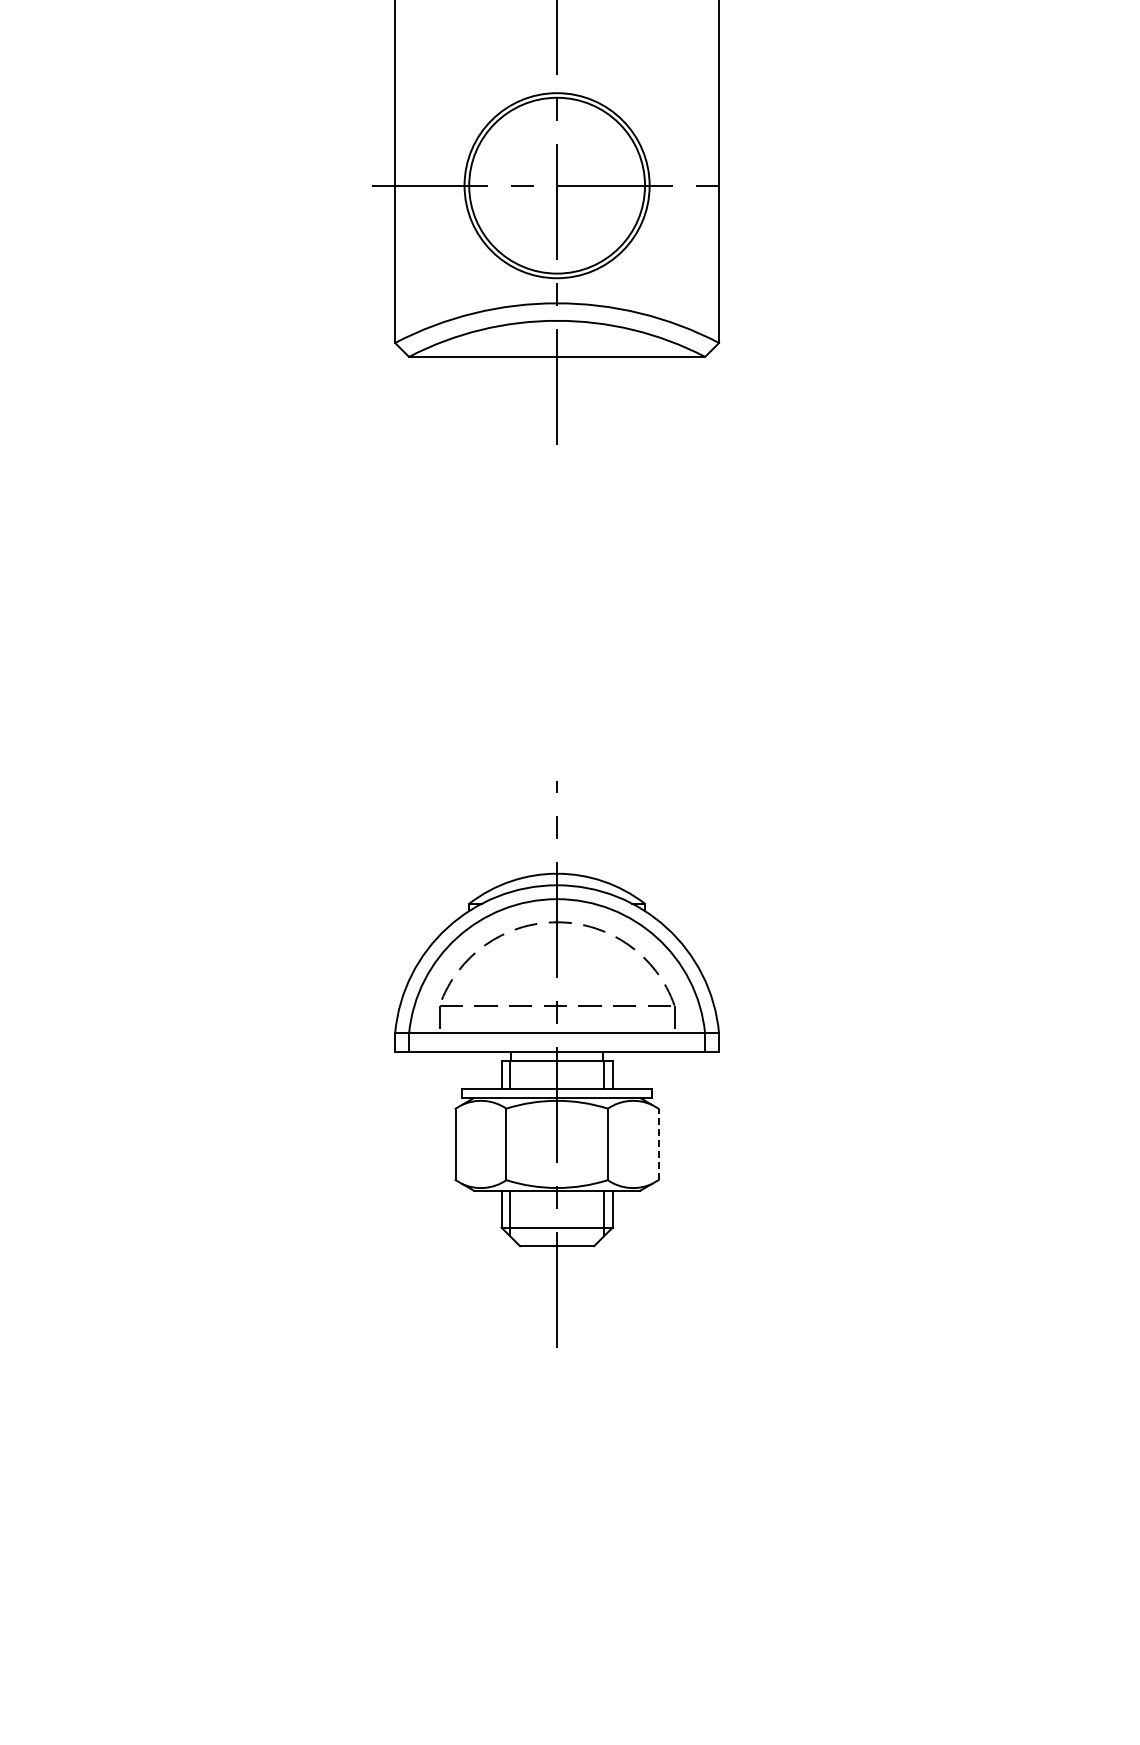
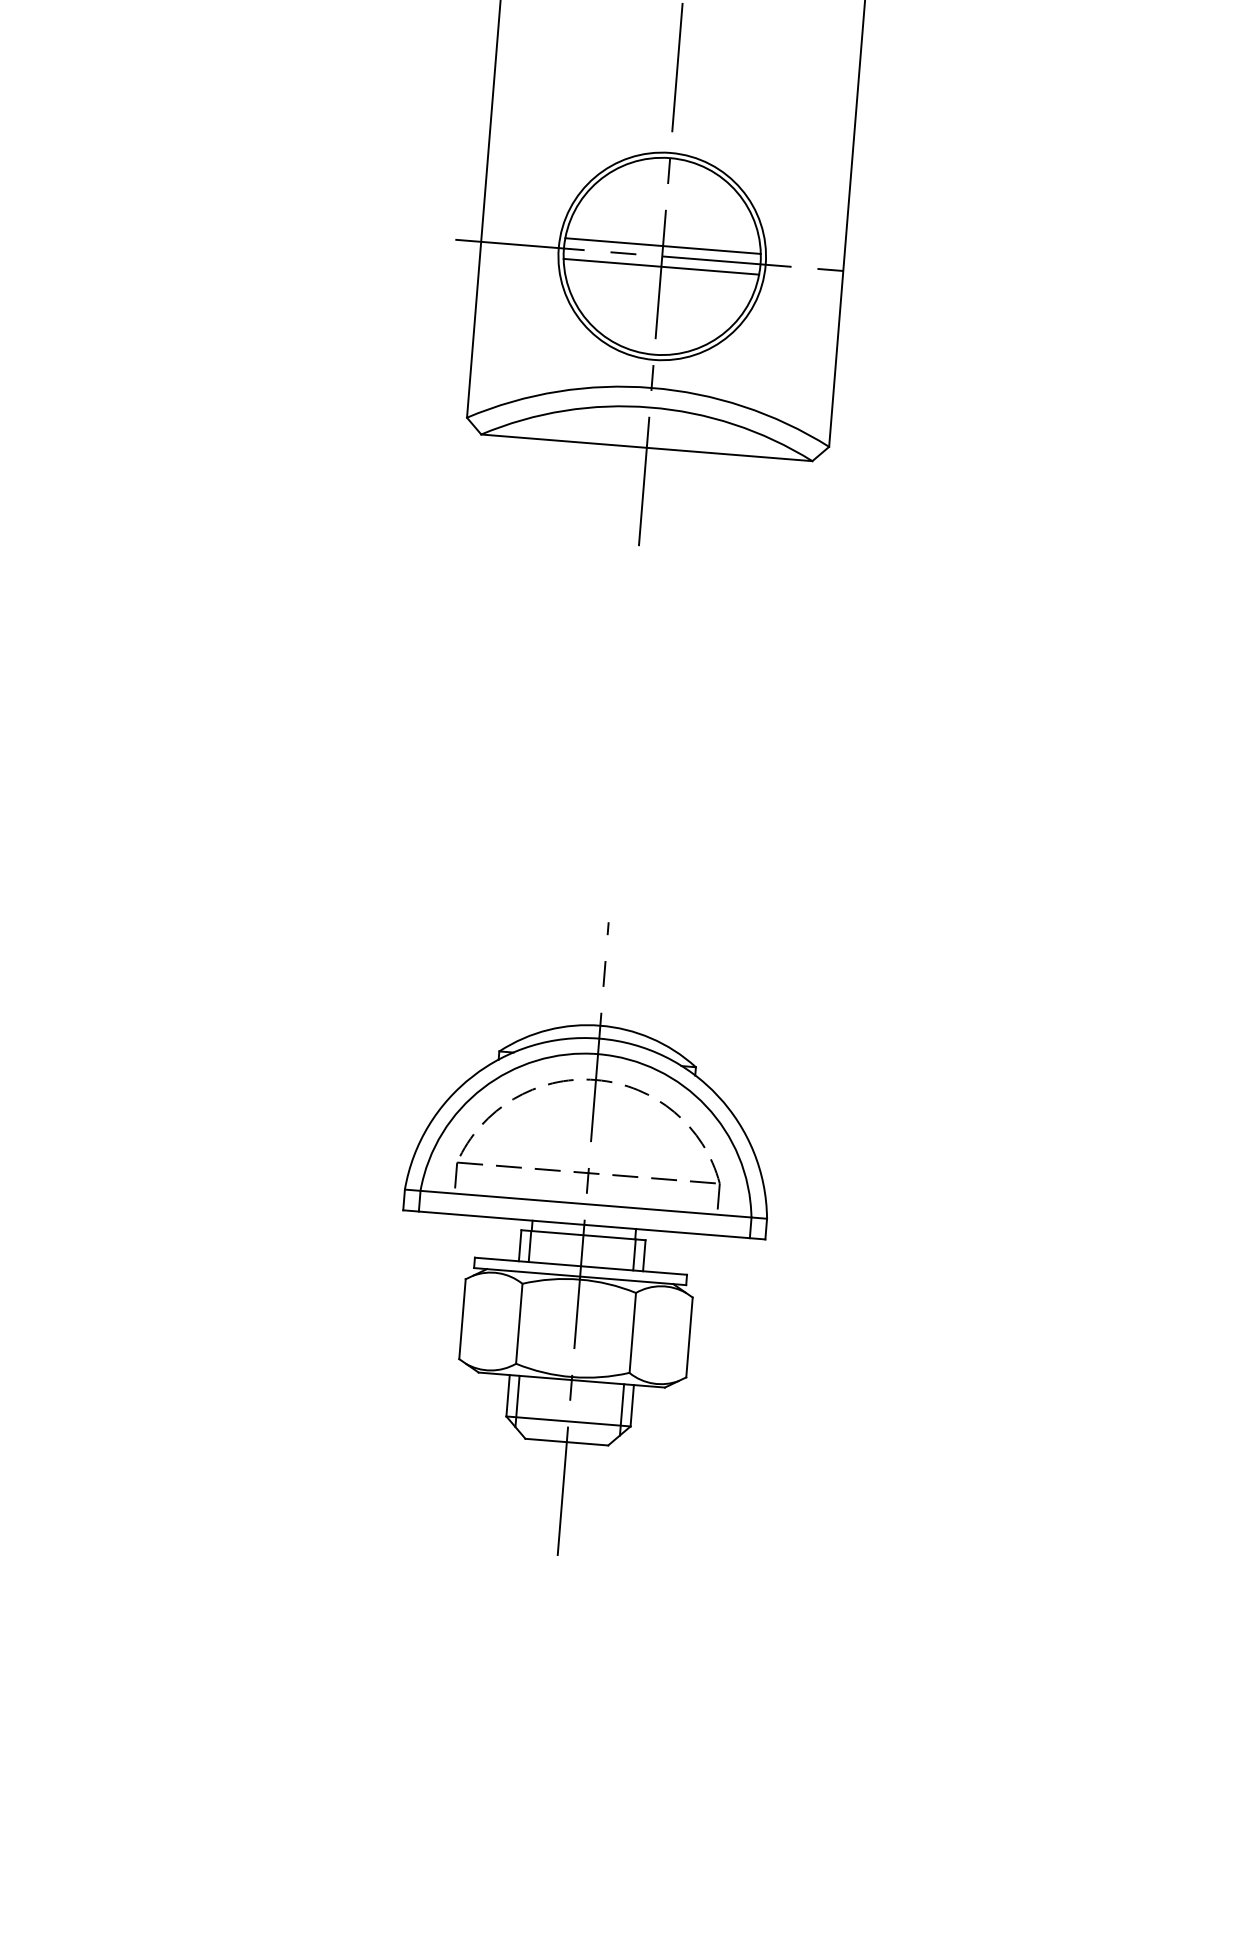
line: (556, 176) -> (662, 246), added
line: (556, 194) -> (660, 266), added
line: (658, 1144) -> (689, 1337), dashed -> solid

